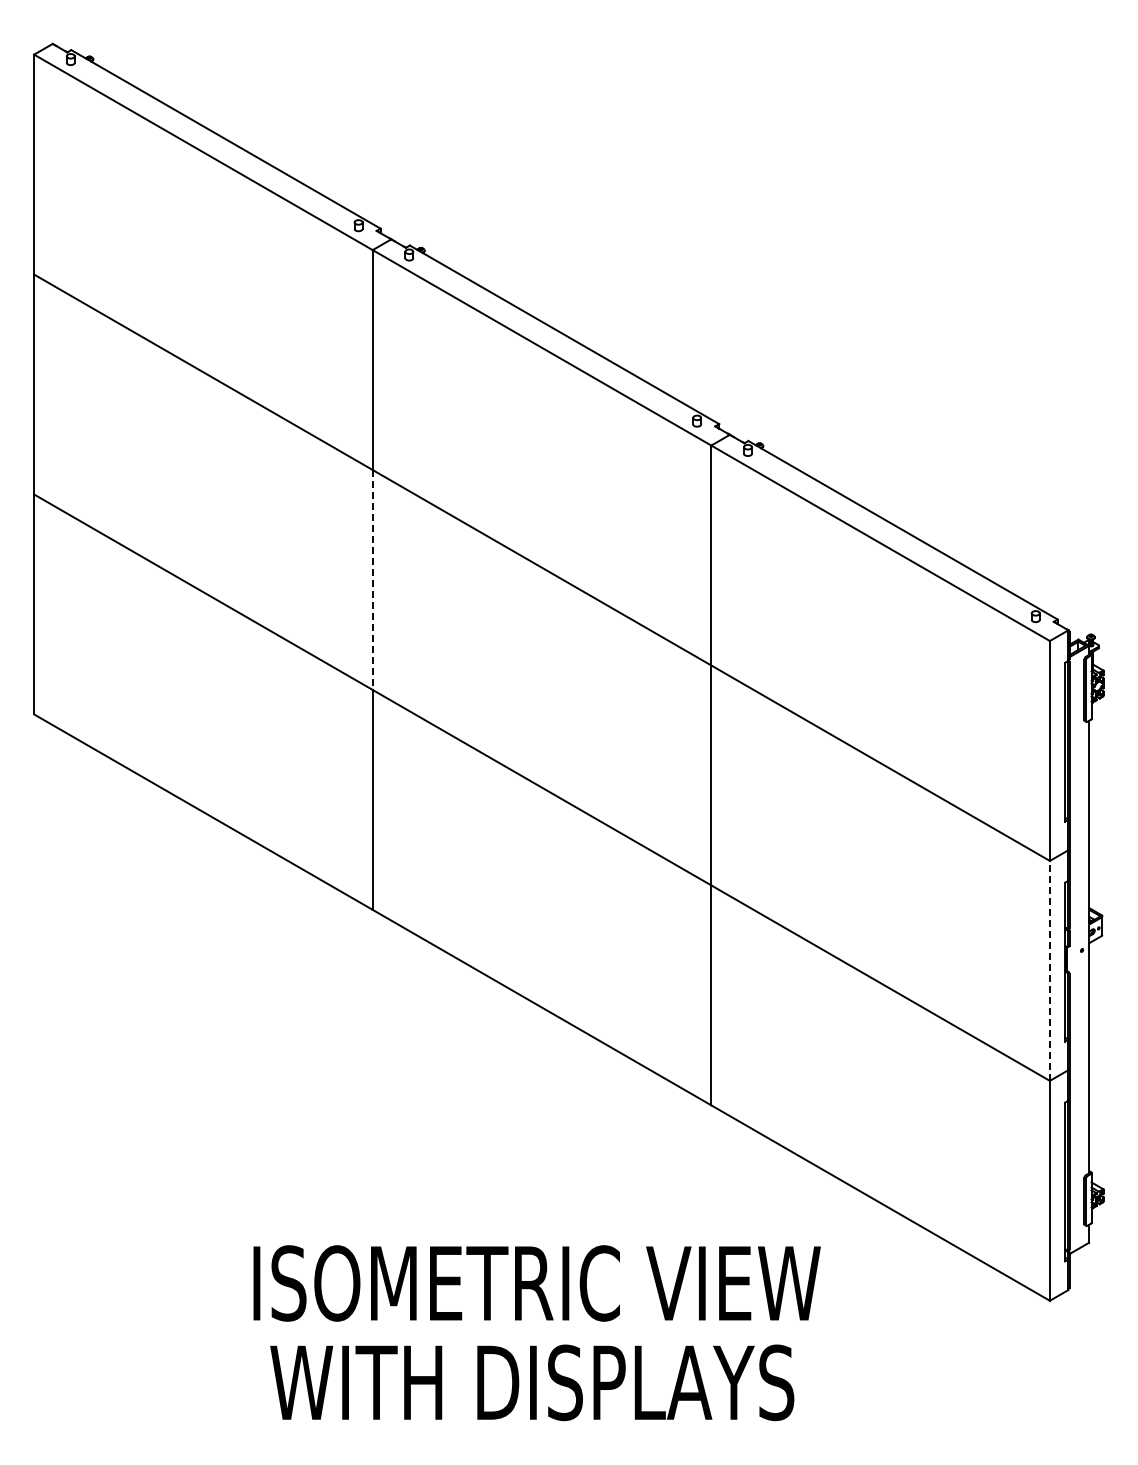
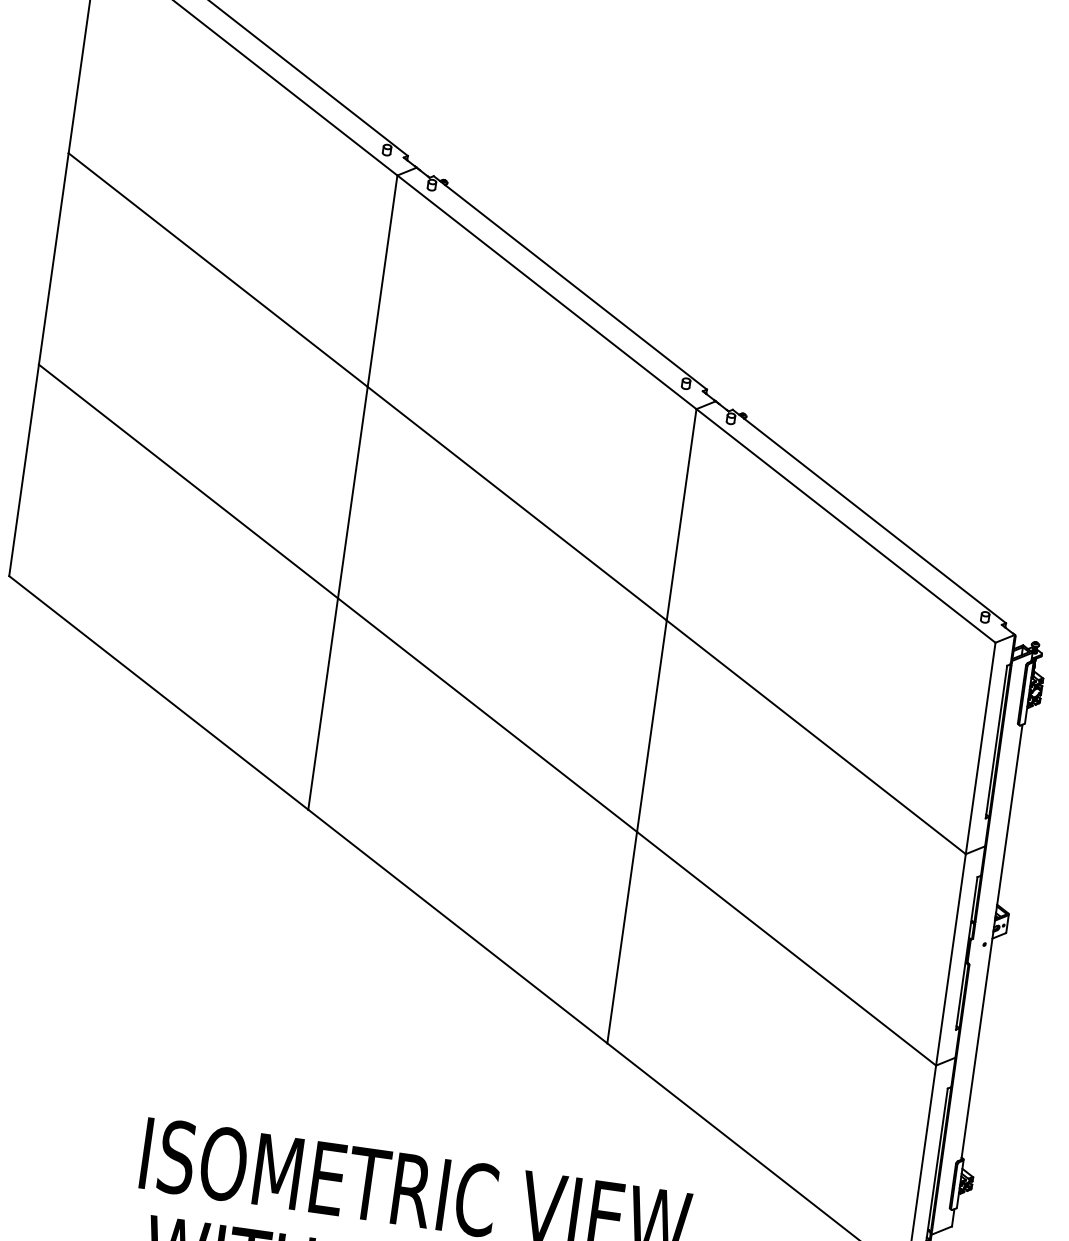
line: (372, 580) -> (352, 493), dashed -> solid
line: (1049, 970) -> (950, 959), dashed -> solid

